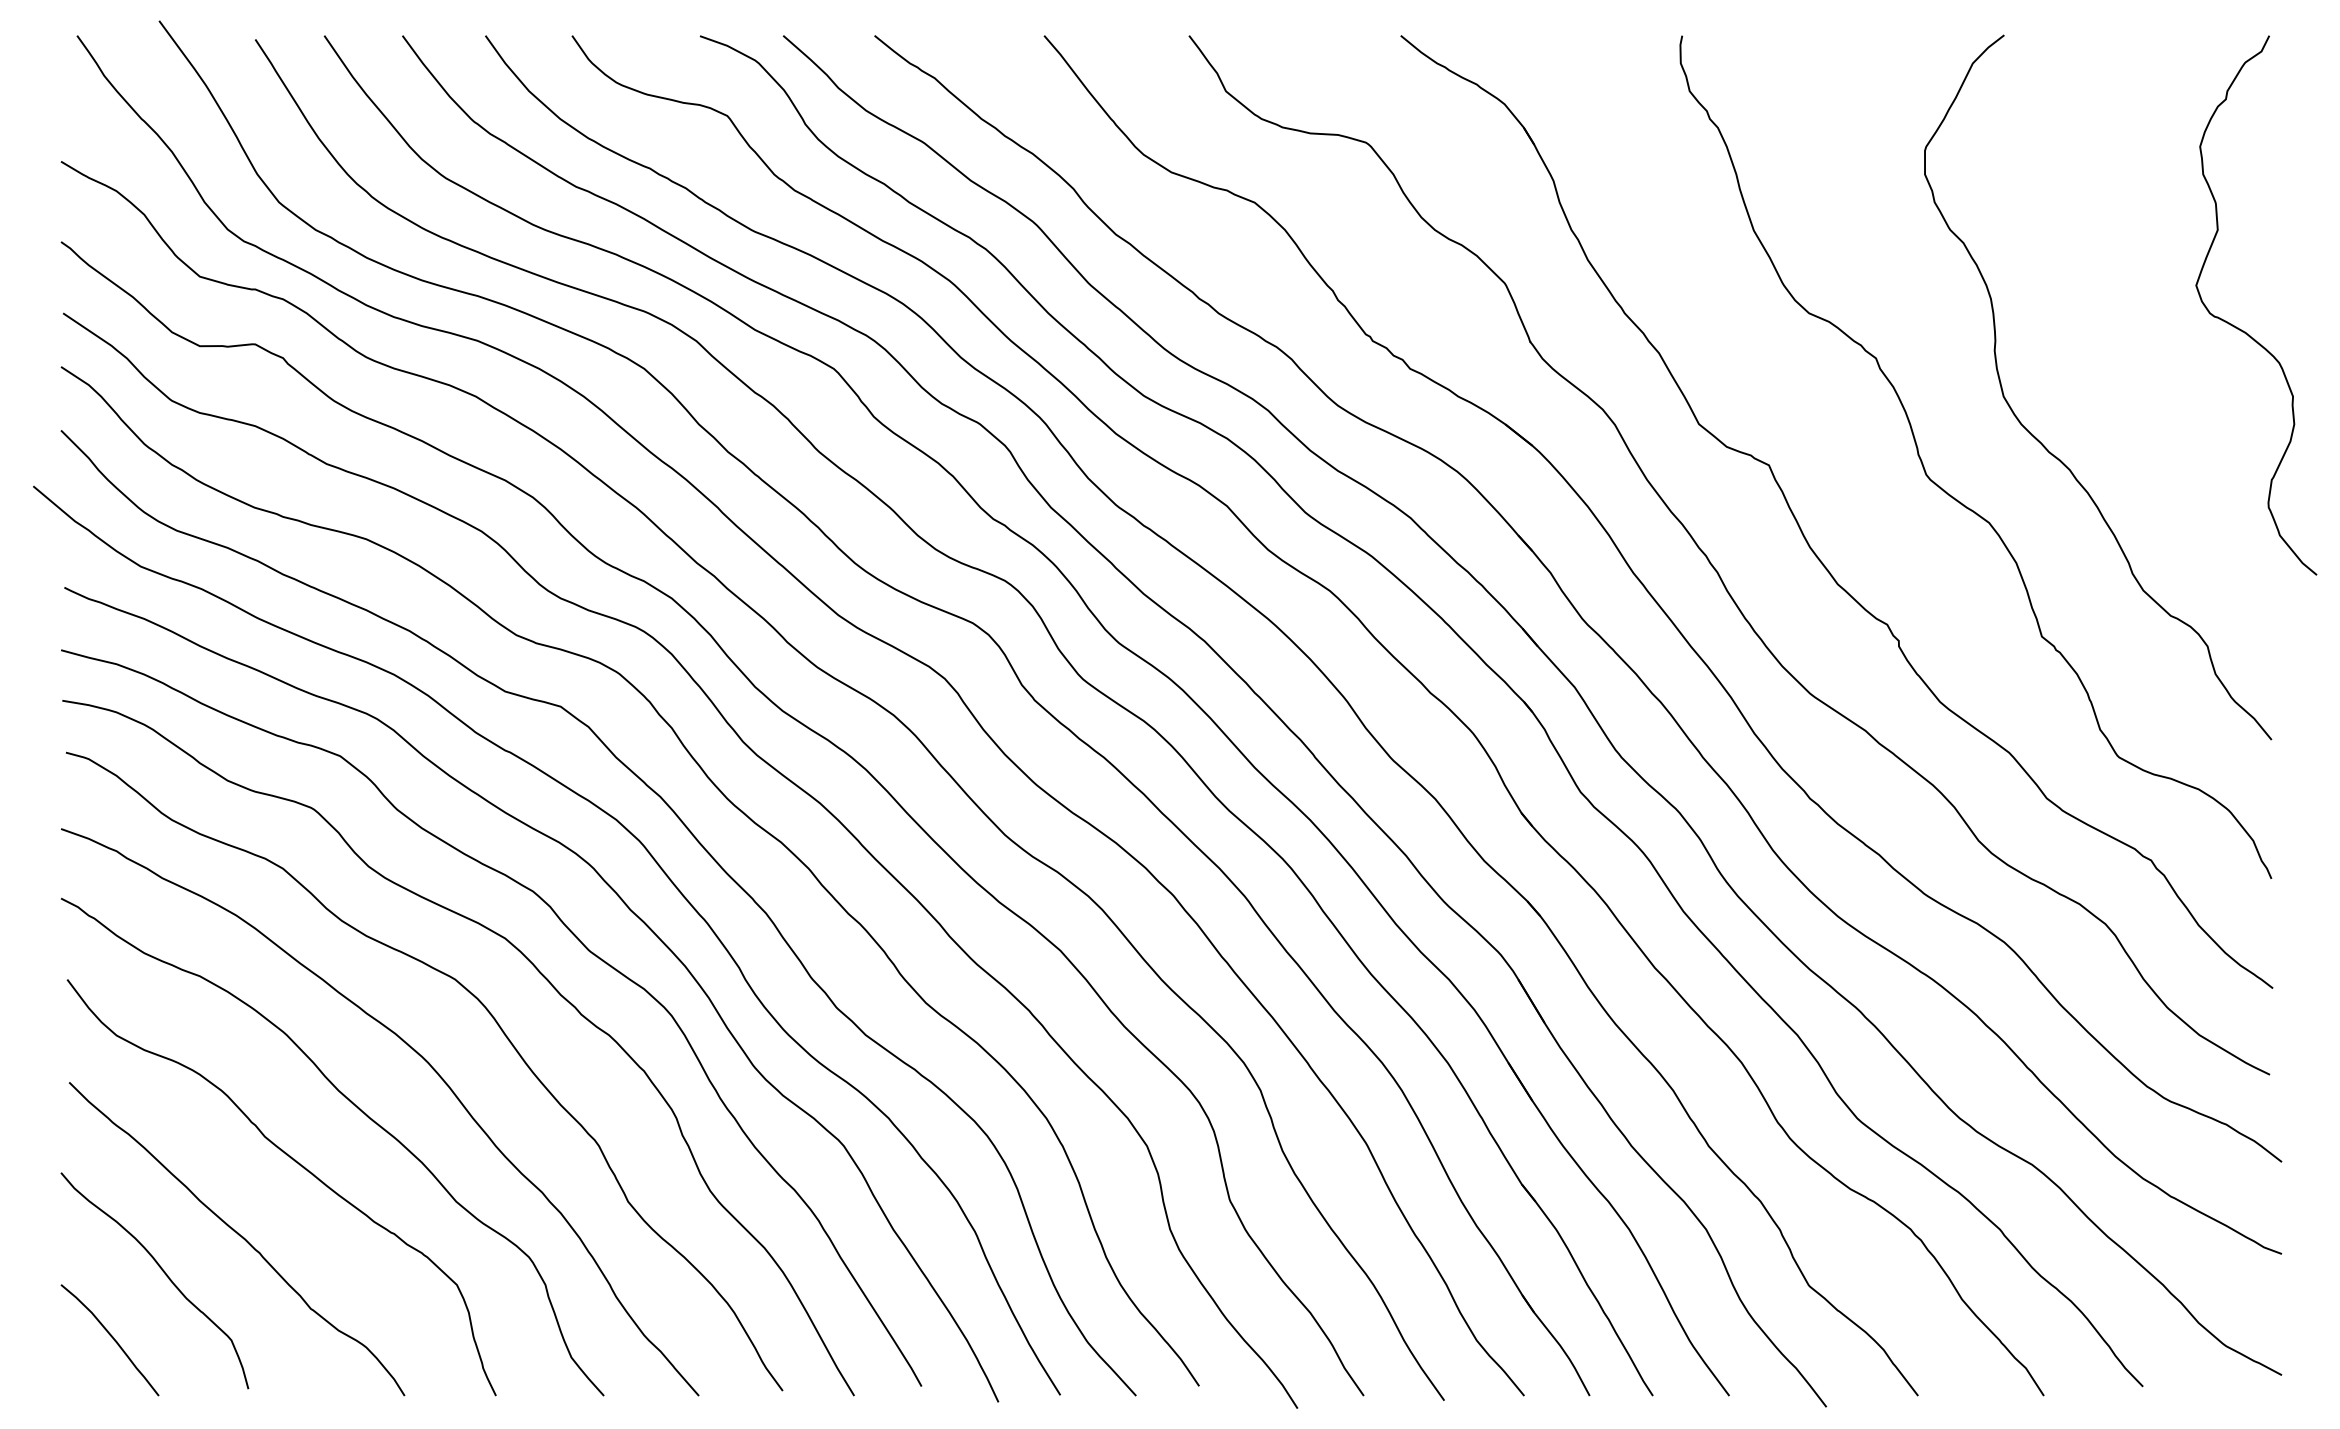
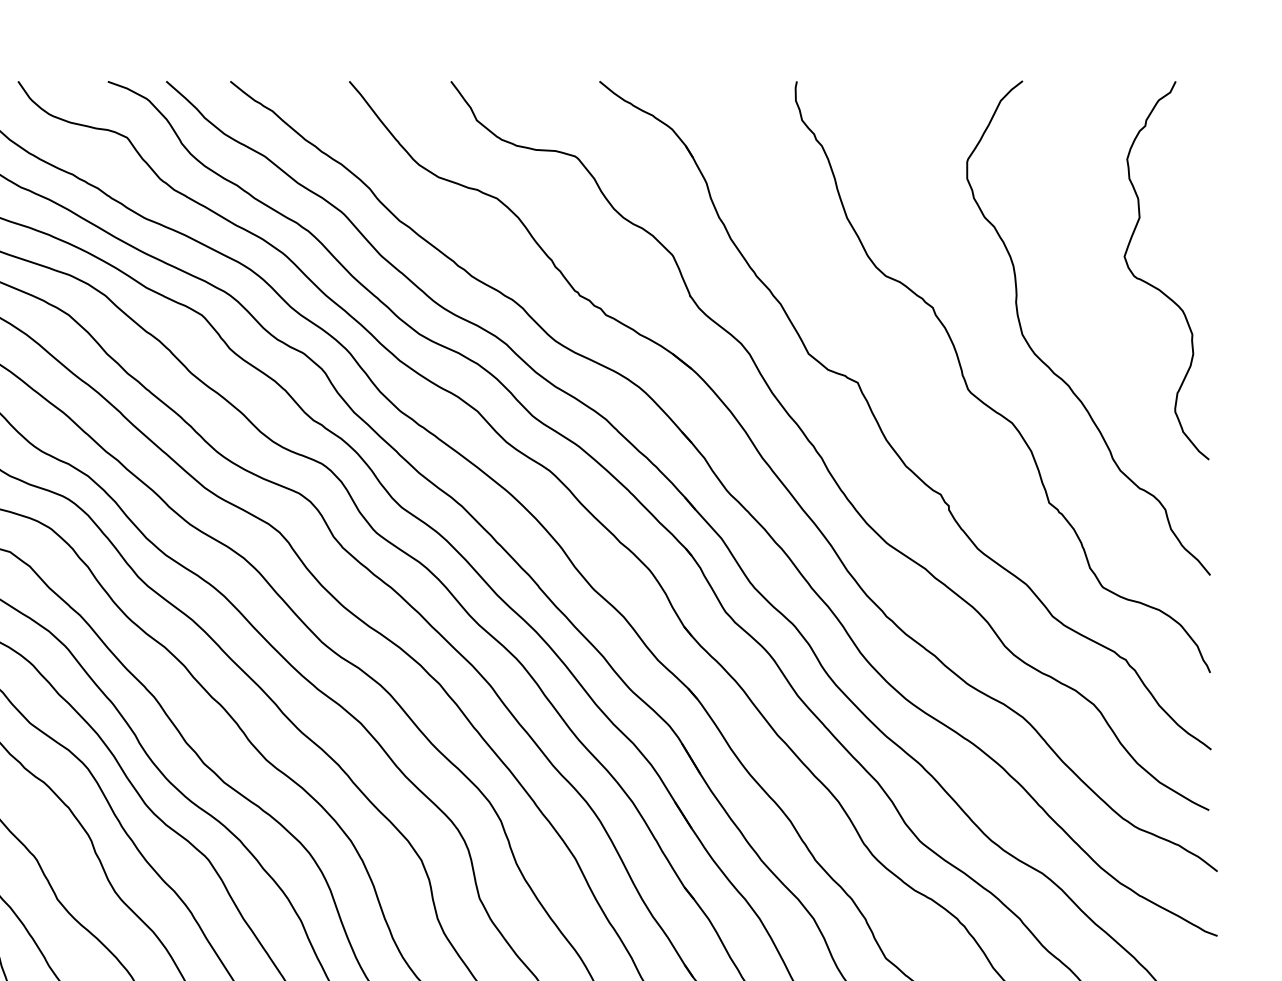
curve: (2240, 328) -> (1155, 286), moved

